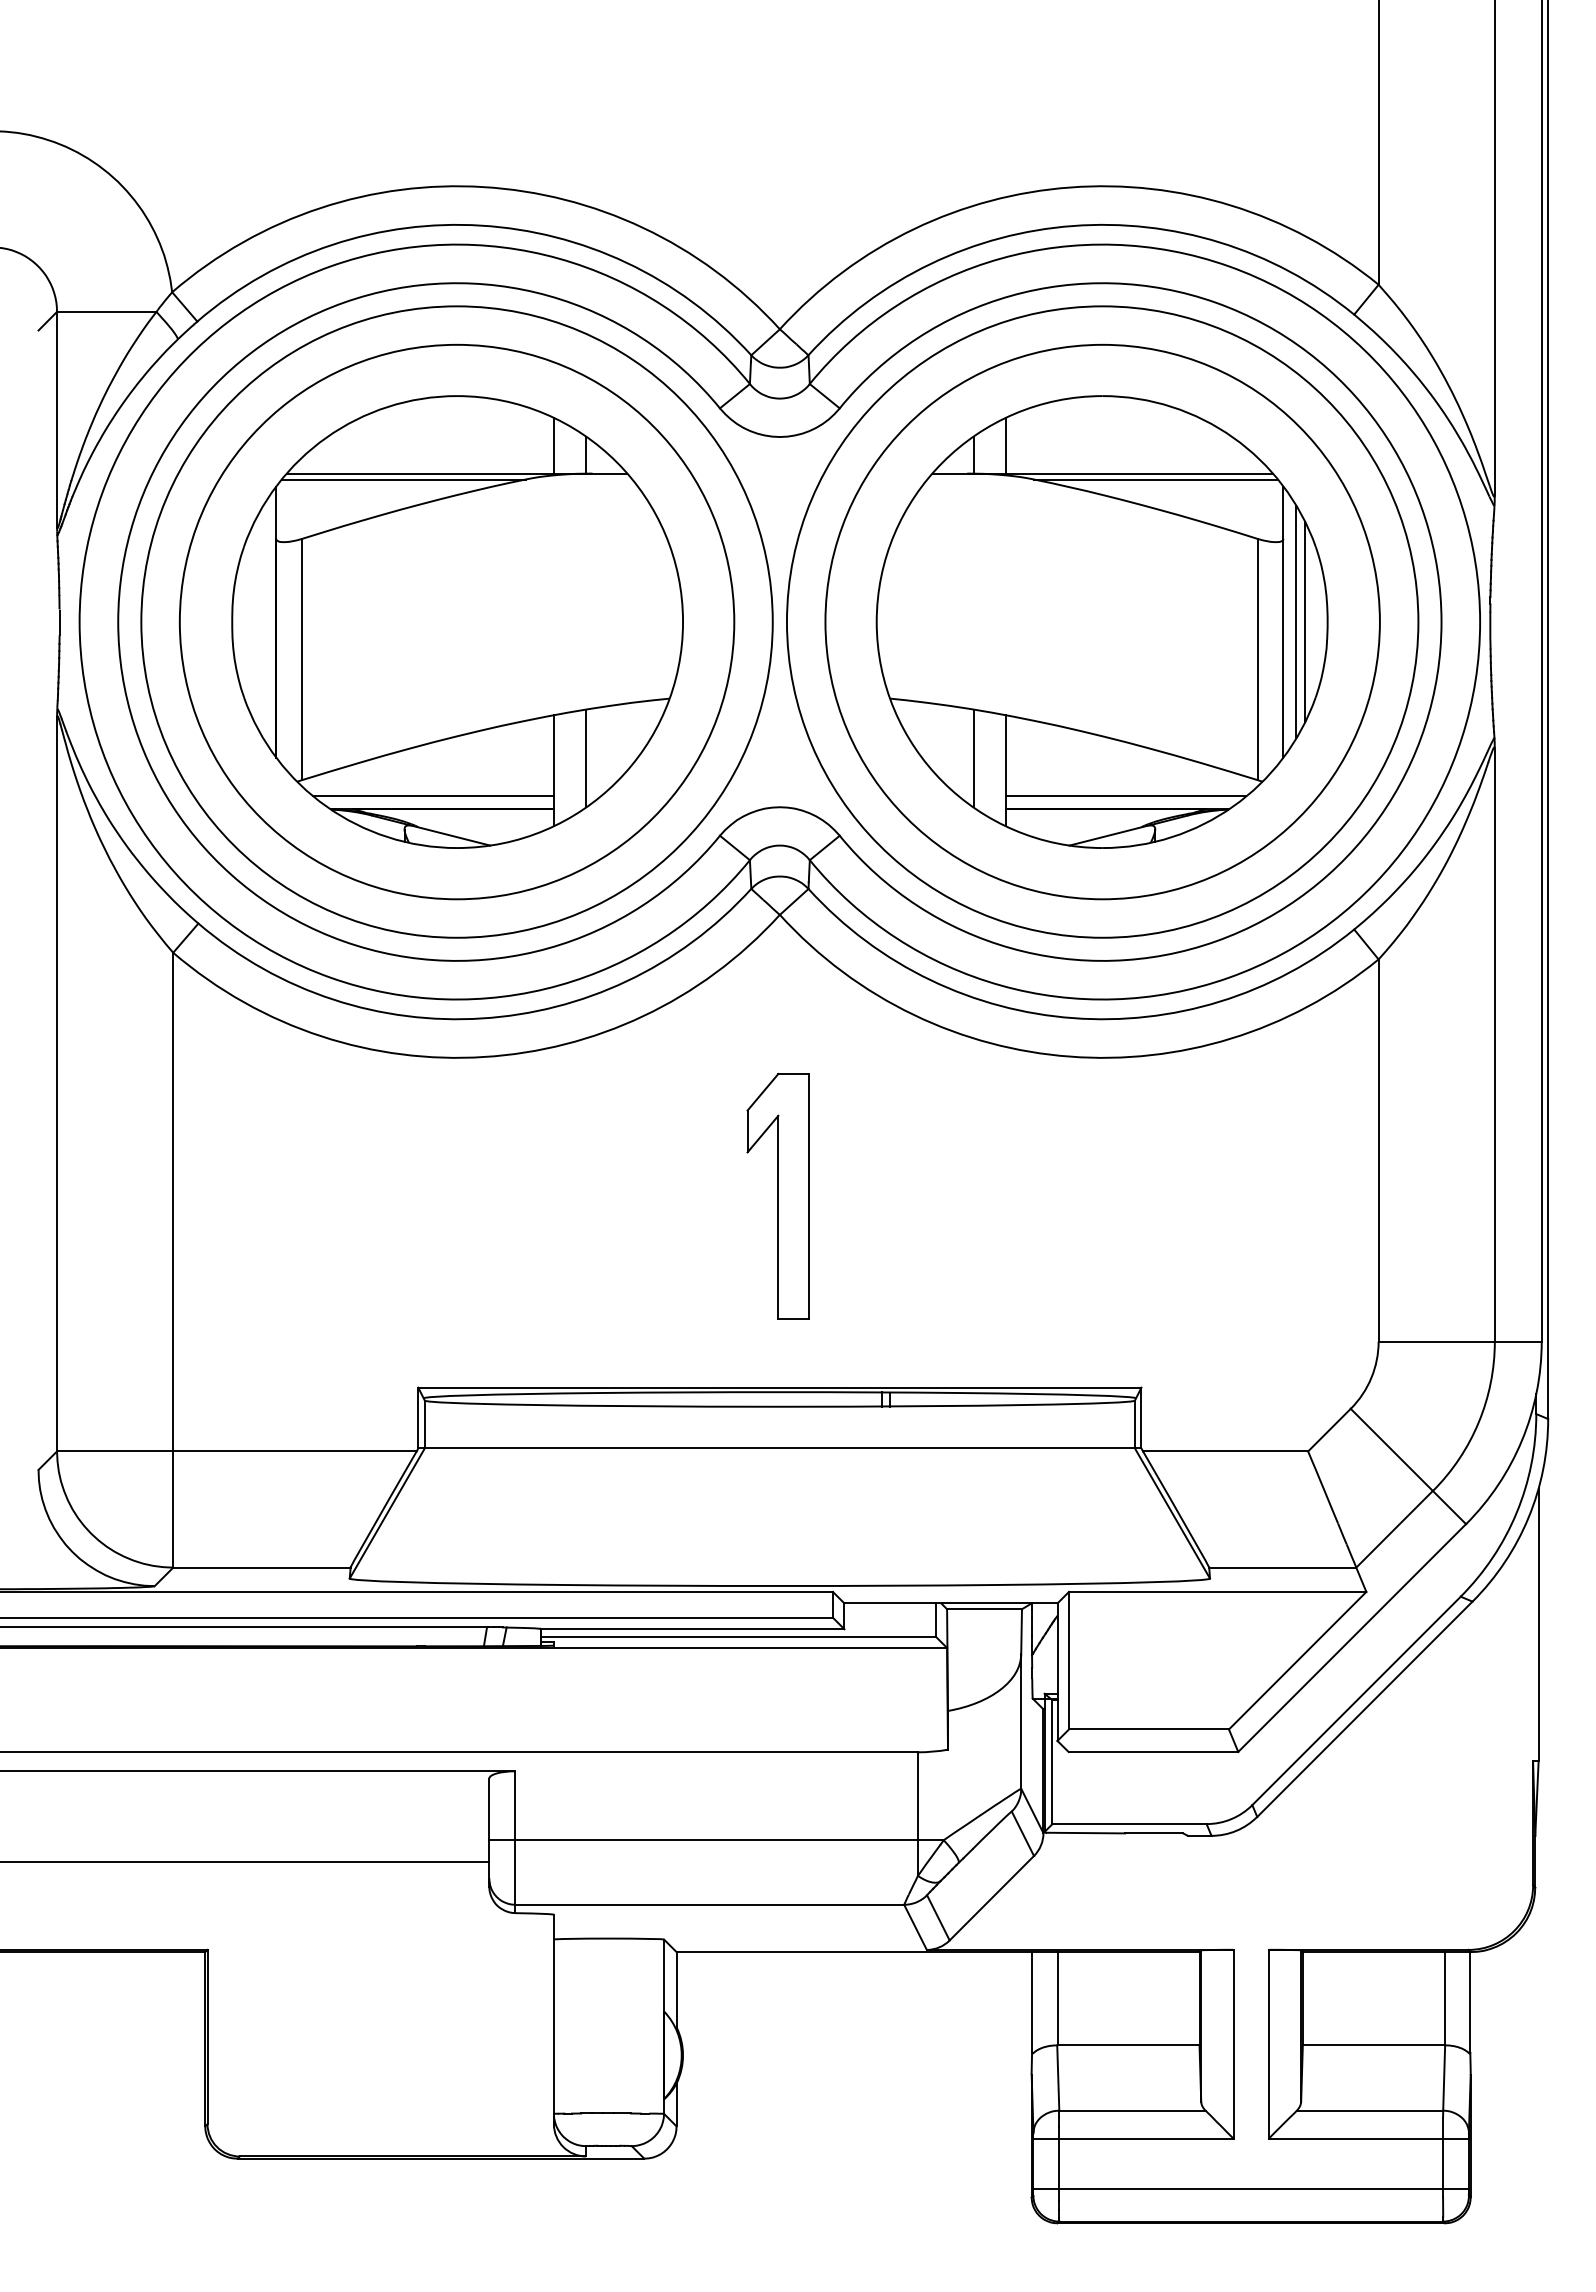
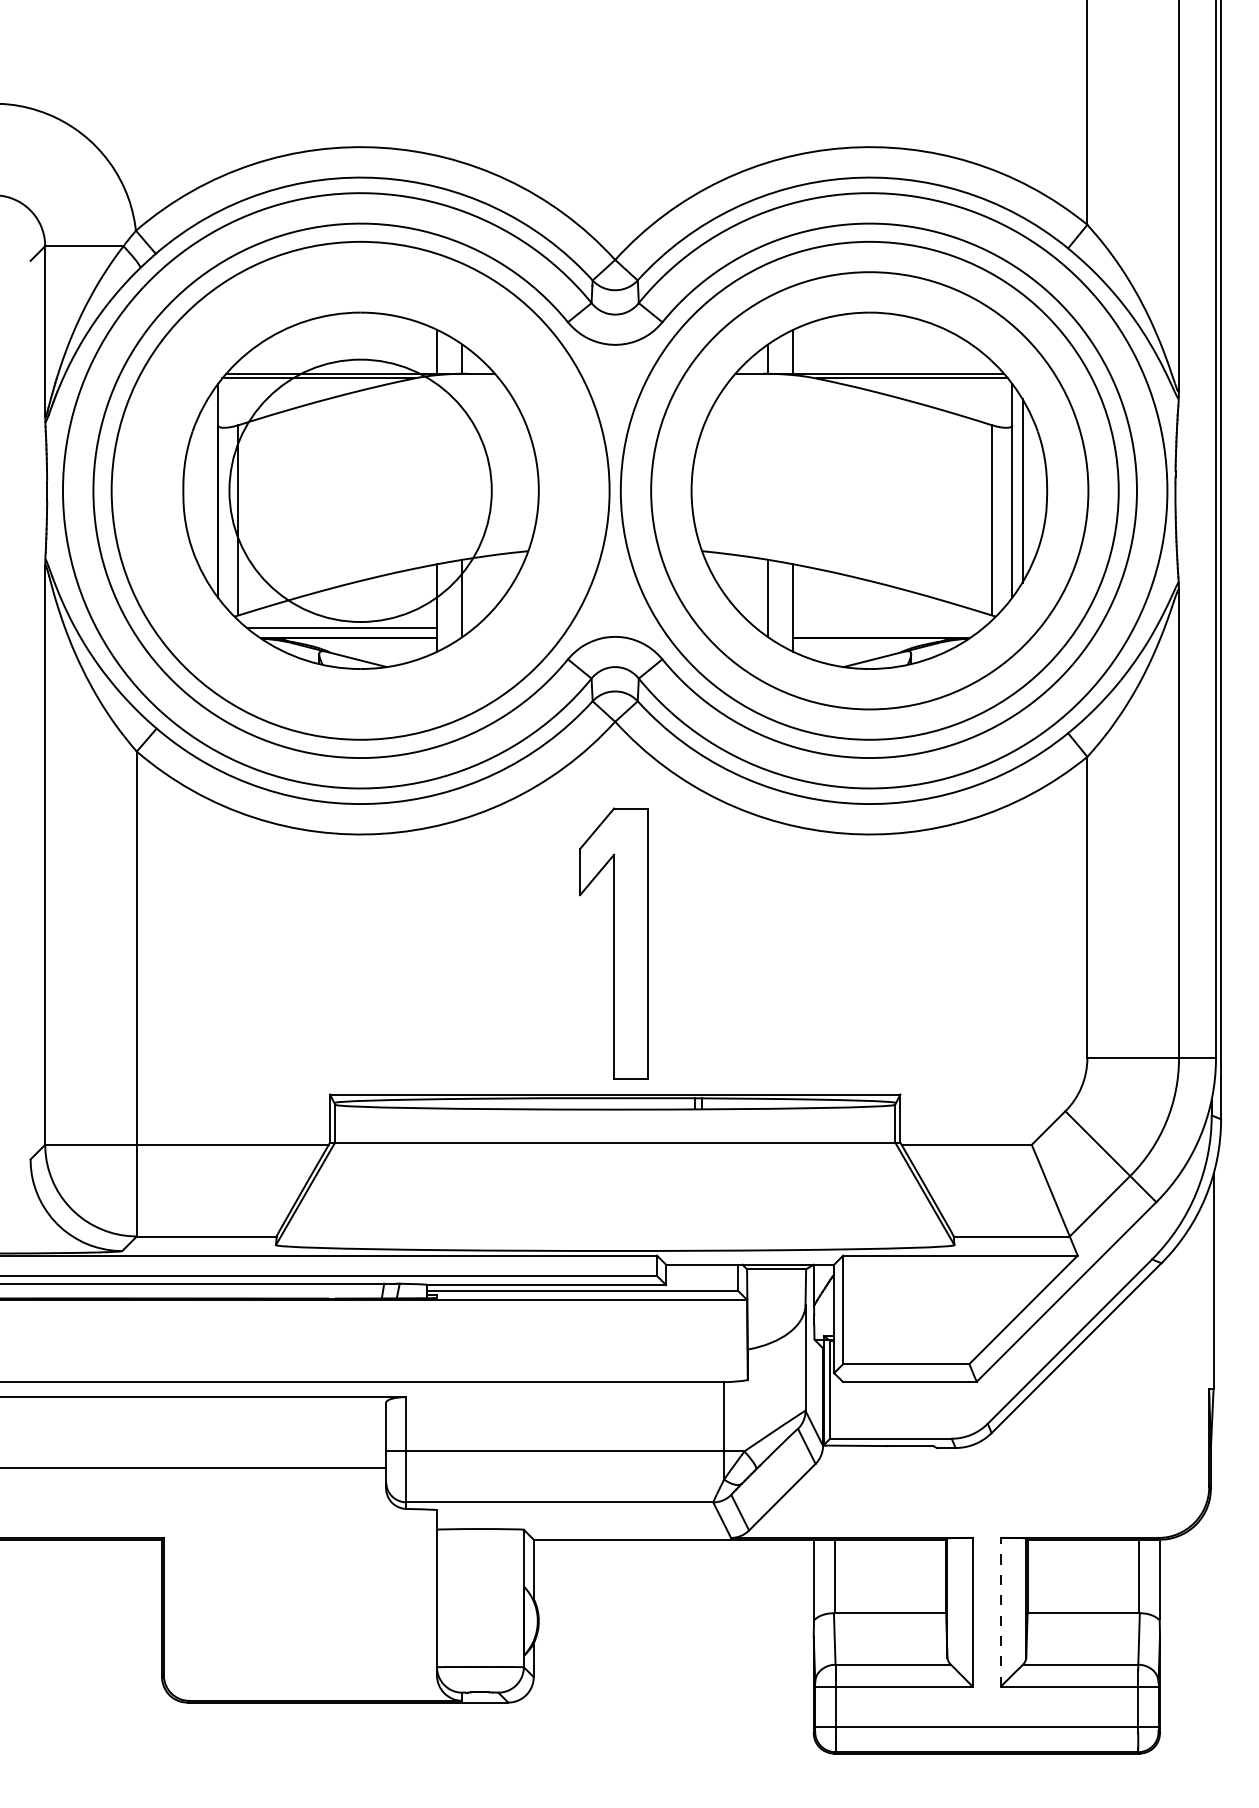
circle: (456, 621) -> (360, 490), size x0.6
line: (1305, 621) -> (1029, 490), removed
line: (1125, 796) -> (887, 628), removed
part: (777, 1196) -> (613, 943), size x1.4
line: (1268, 2043) -> (1000, 1611), solid -> dashed

